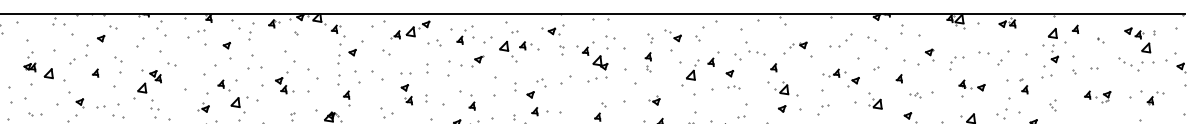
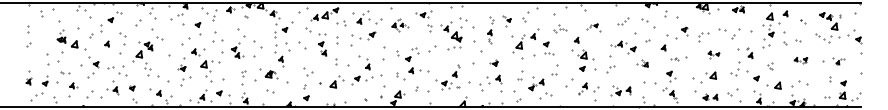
part: (672, 40) -> (506, 21), size x0.7
part: (839, 40) -> (622, 21), size x0.7
part: (519, 46) -> (400, 25), size x0.6
part: (798, 49) -> (593, 27), size x0.7
part: (750, 50) -> (560, 28), size x0.6
part: (406, 88) -> (322, 44), moved
part: (971, 88) -> (713, 54), size x0.6
part: (1097, 96) -> (800, 60), size x0.7
part: (1151, 98) -> (838, 61), size x0.7
part: (868, 101) -> (642, 63), size x0.6

